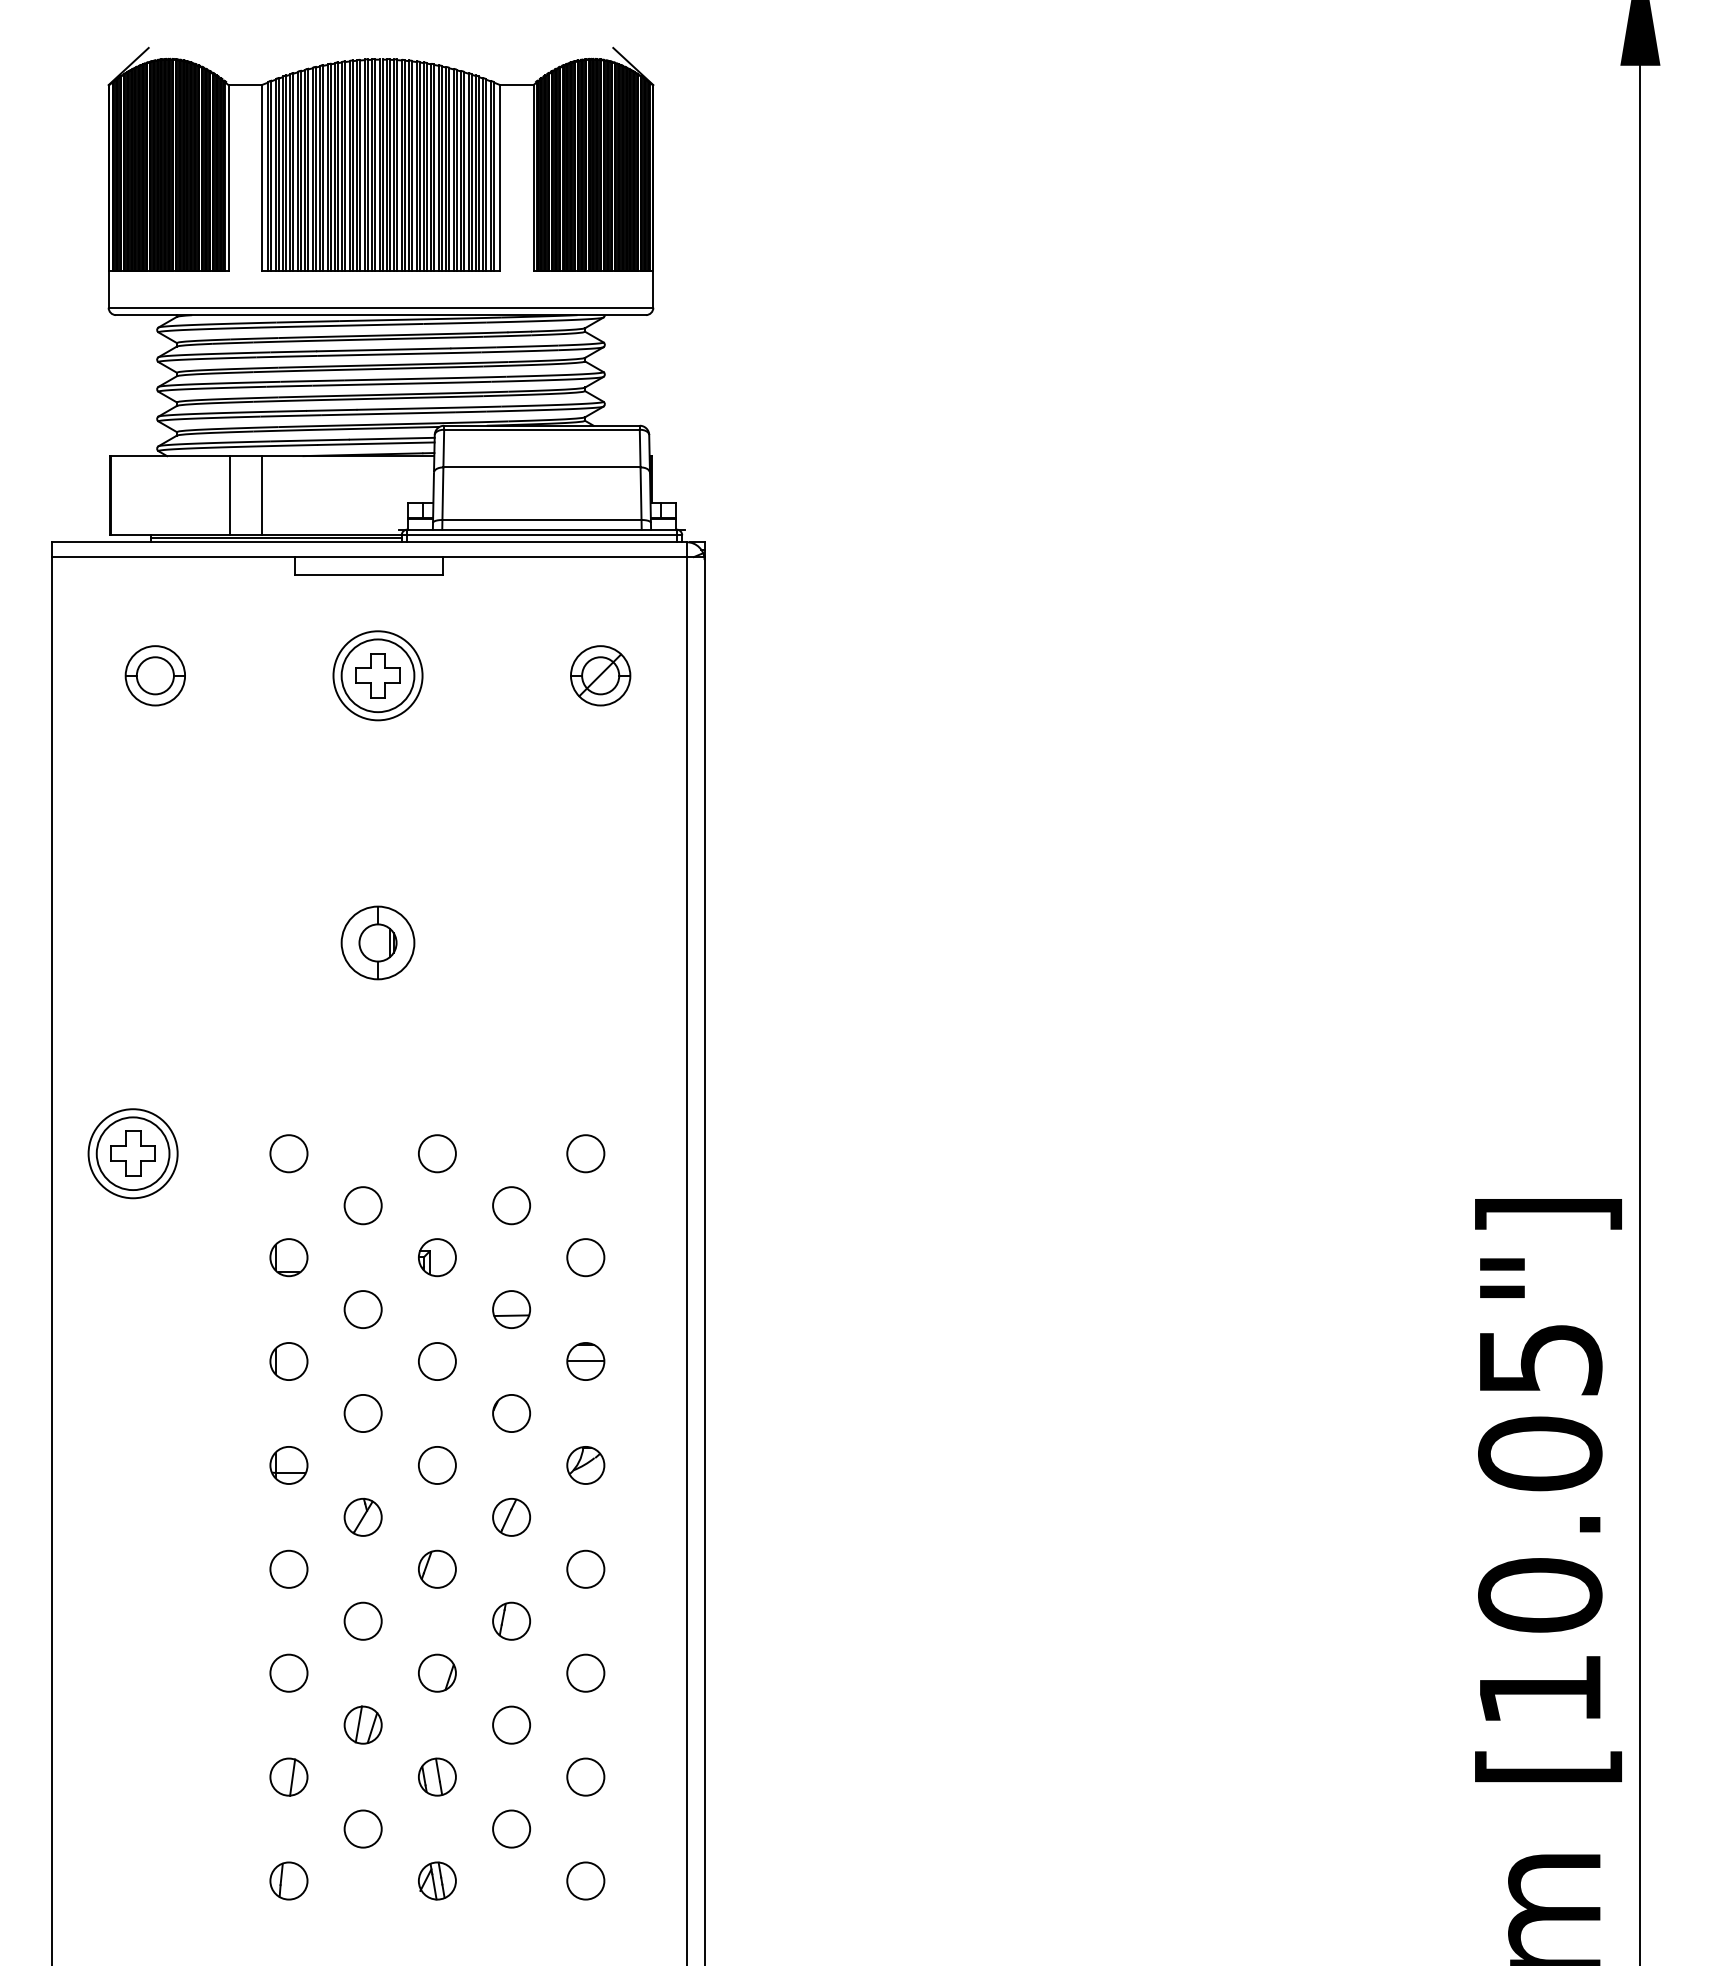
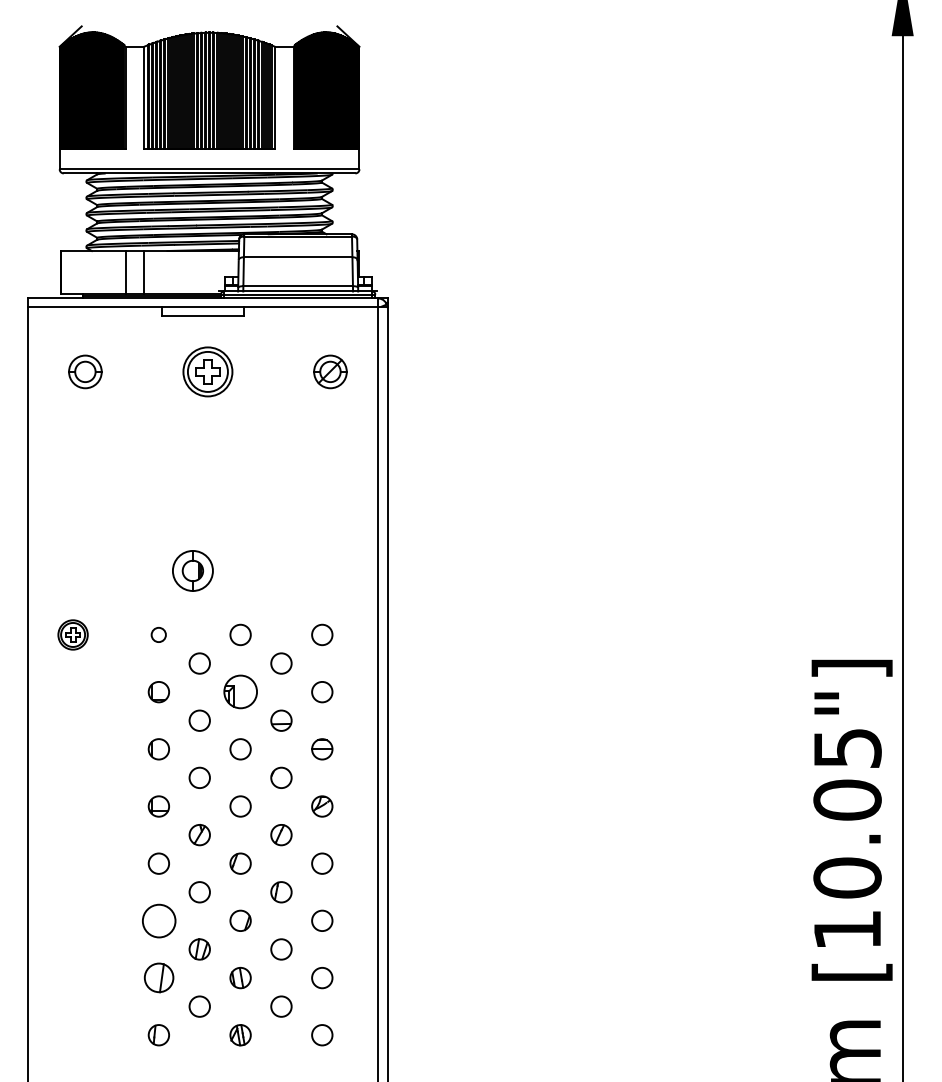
part: (377, 942) -> (192, 570), moved
part: (131, 1152) -> (72, 634), size x0.6
circle: (288, 1152) -> (158, 634), size x0.7
part: (437, 1258) -> (240, 692), size x1.6
circle: (288, 1672) -> (158, 920), size x1.6
part: (288, 1777) -> (158, 978), size x1.4

